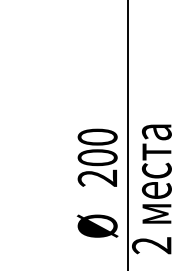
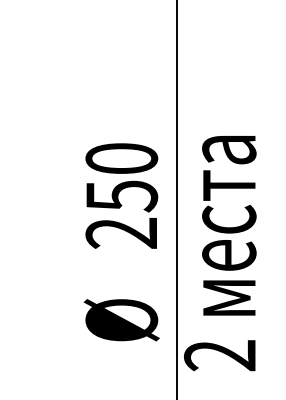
text: (97, 157) -> (121, 195), 200 -> 250

